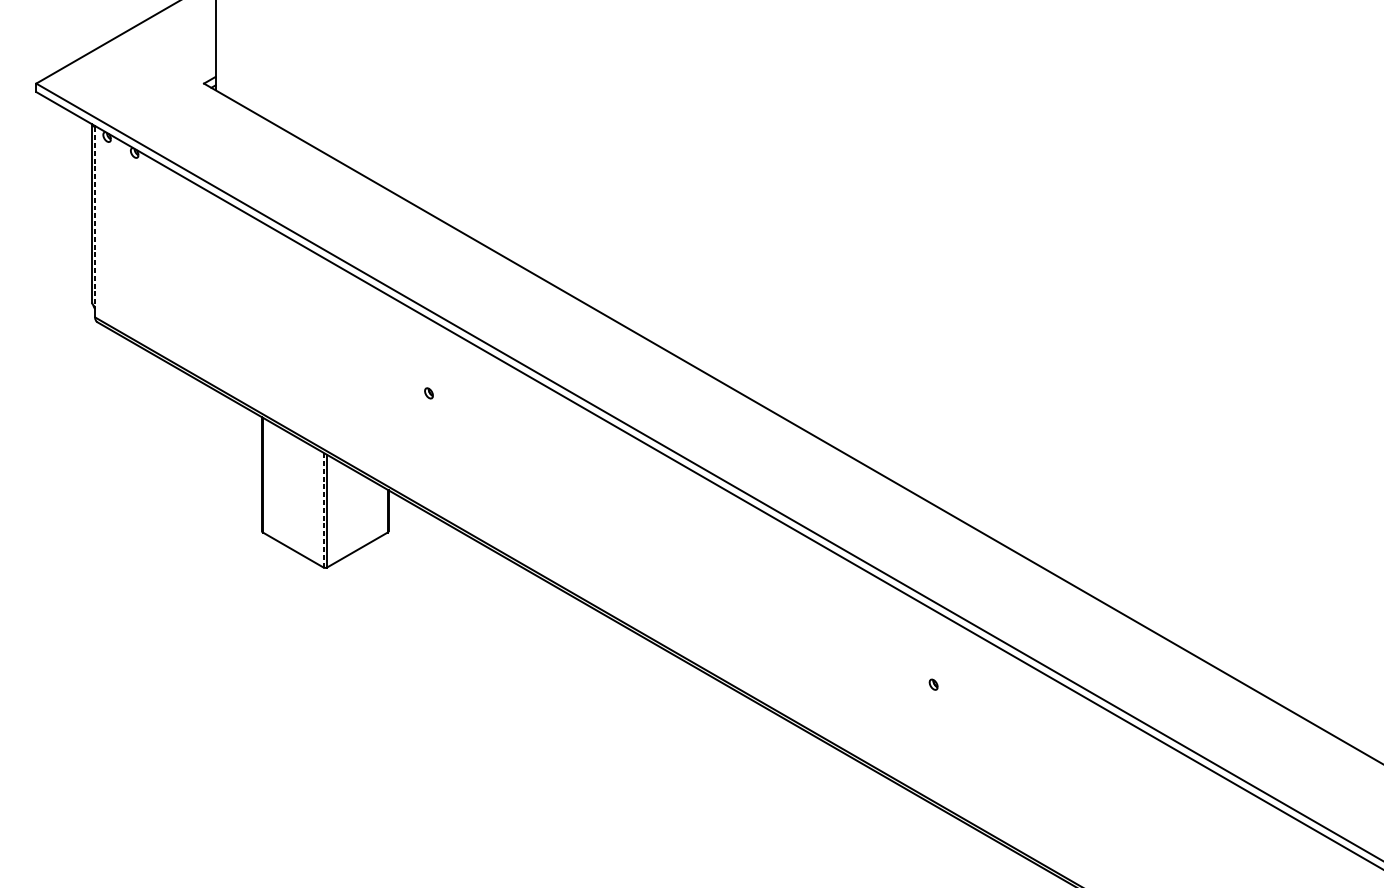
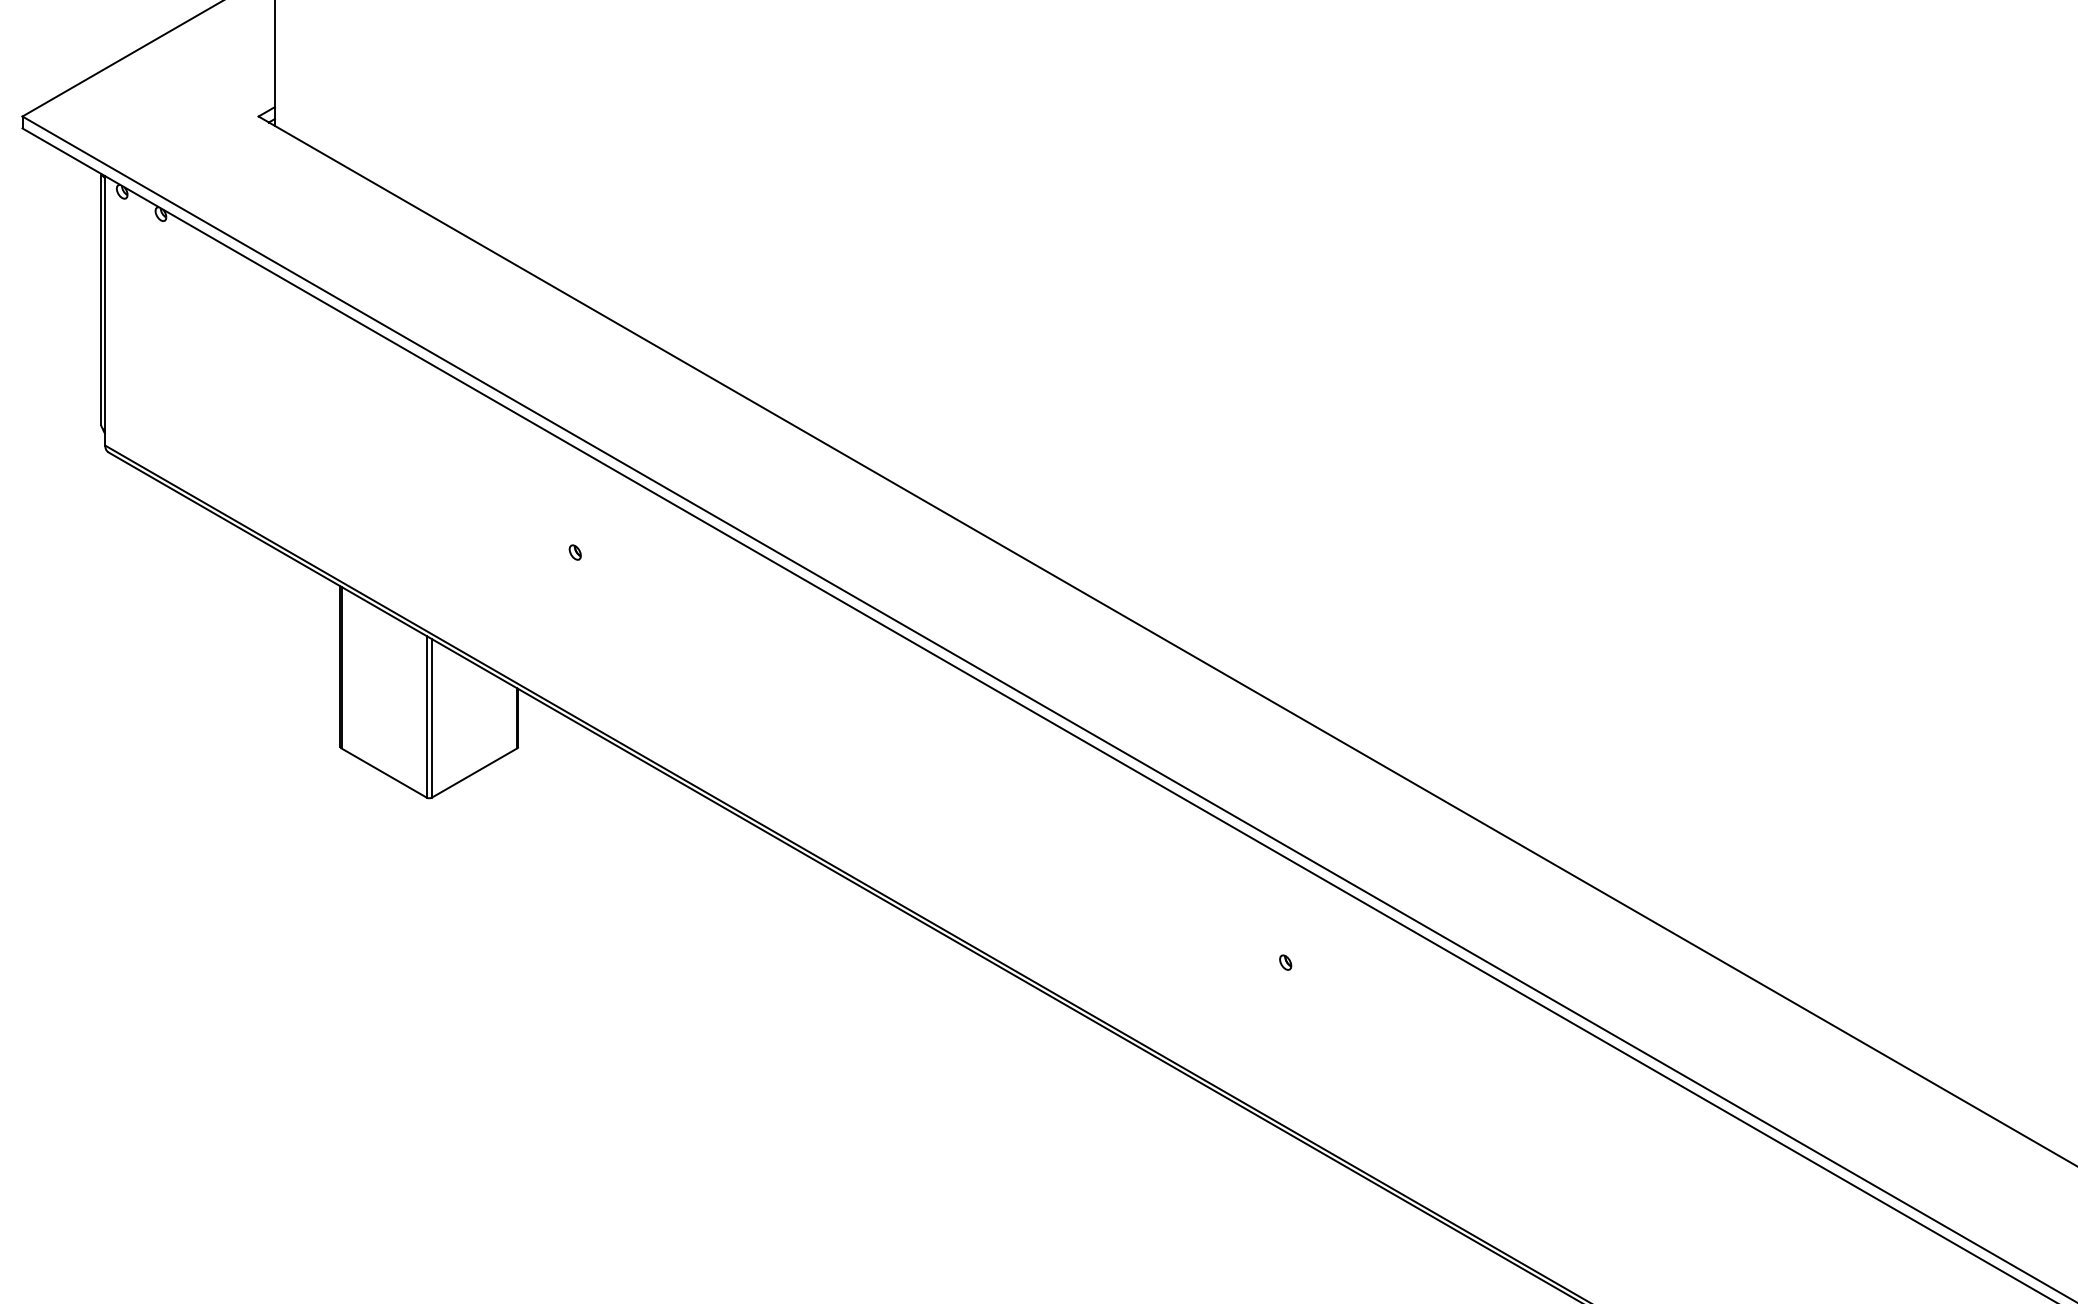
line: (95, 217) -> (105, 304), dashed -> solid
line: (323, 509) -> (426, 716), dashed -> solid

